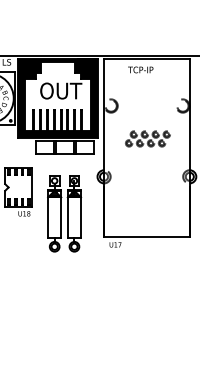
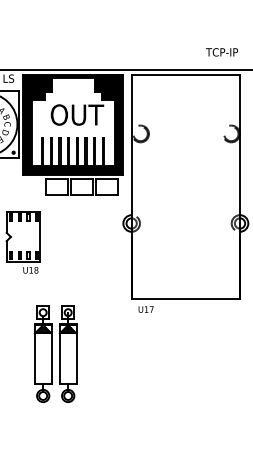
text: (140, 70) -> (221, 52), moved
part: (147, 138) -> (186, 175), removed
part: (64, 213) -> (55, 353), moved

